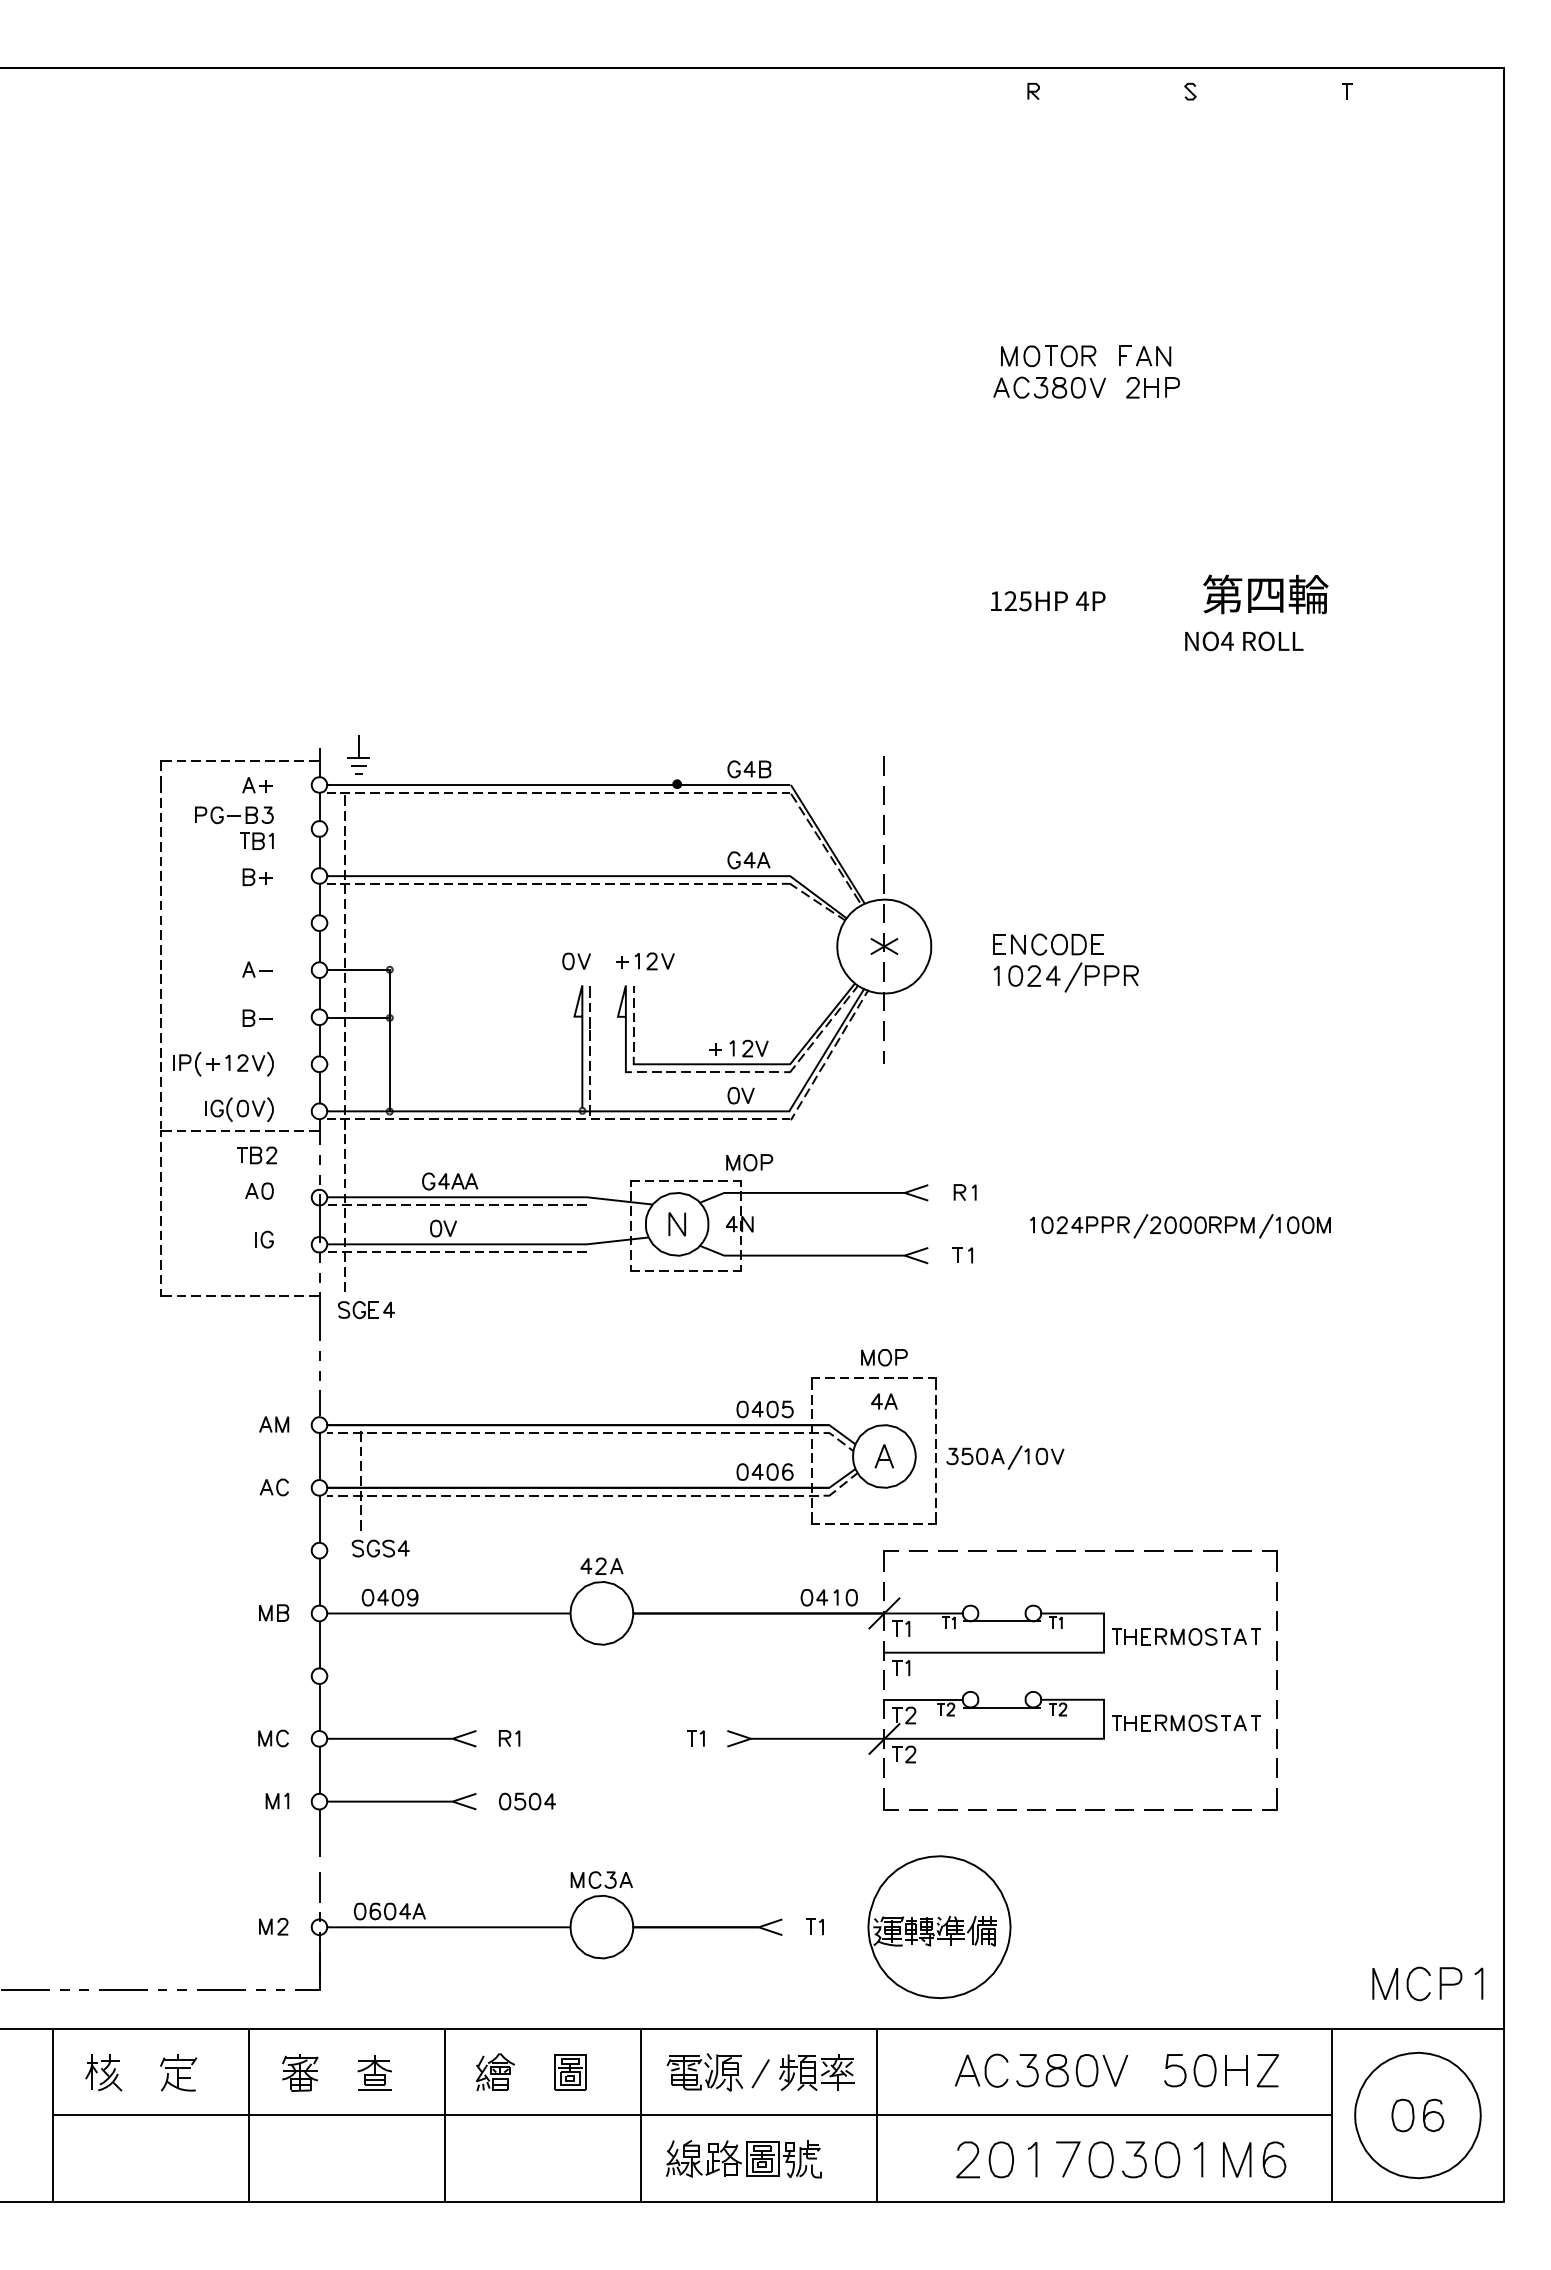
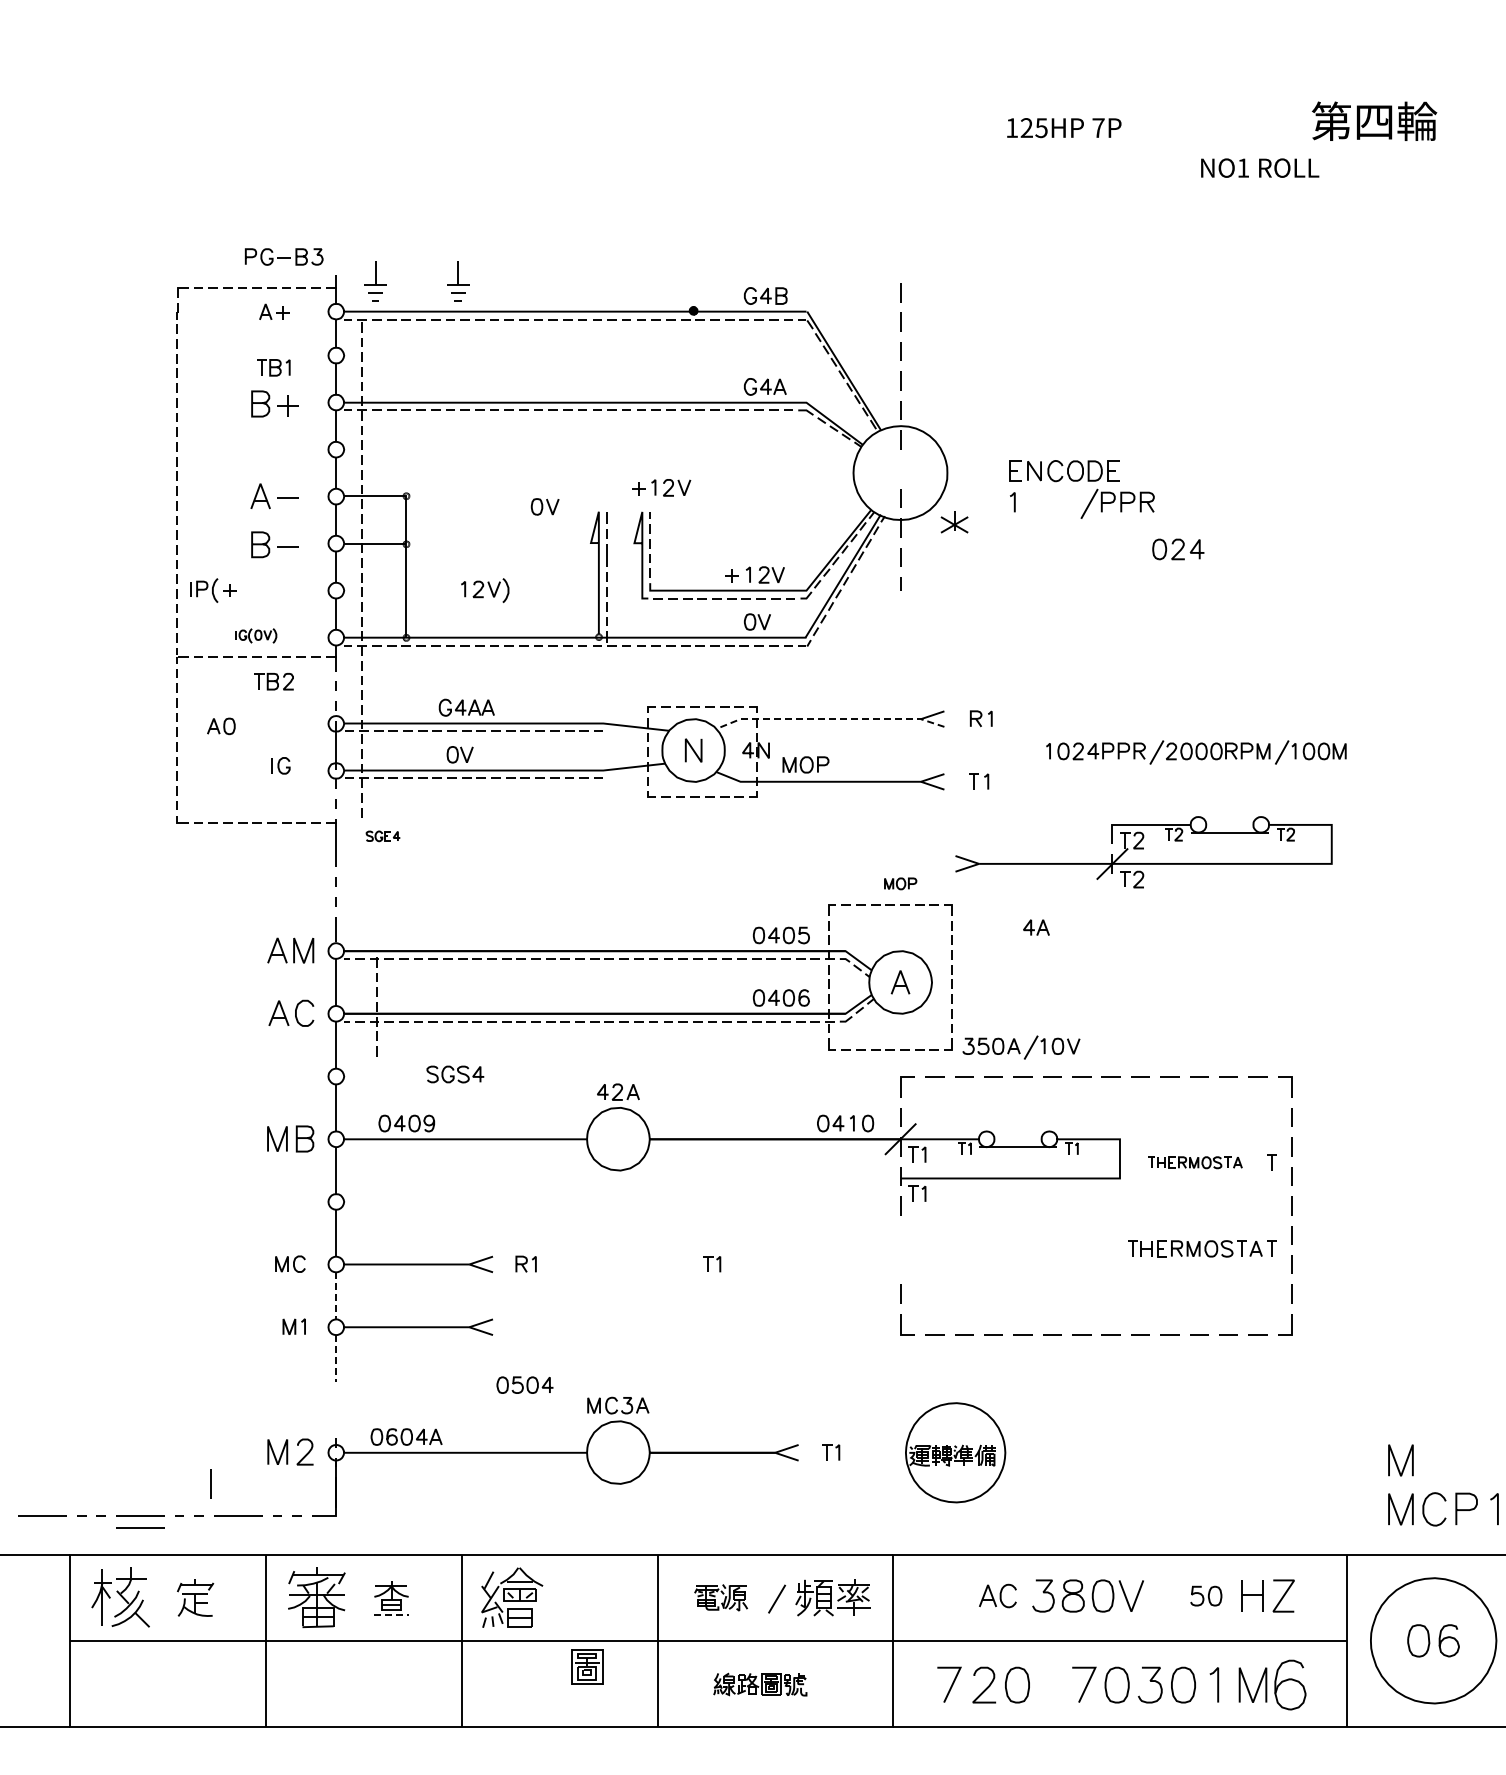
text: (1265, 594) -> (1374, 121), moved
text: (1082, 600) -> (1098, 127), 4P -> 7P
text: (1227, 641) -> (1243, 168), NO4 -> NO1
part: (441, 754) -> (458, 281), added
part: (234, 815) -> (284, 257), moved
part: (257, 876) -> (274, 403), size x1.6
part: (884, 943) -> (954, 521), moved
part: (576, 961) -> (545, 506), moved
part: (257, 969) -> (274, 495), size x1.6
part: (1034, 975) -> (1178, 548), moved
part: (257, 1017) -> (274, 543), size x1.6
part: (249, 1063) -> (485, 589), moved
part: (239, 1109) -> (256, 635), size x0.6
part: (749, 1162) -> (805, 764), moved
part: (259, 1190) -> (221, 725), moved
line: (812, 1192) -> (828, 718), solid -> dashed
part: (366, 1310) -> (383, 836), size x0.6
part: (884, 1357) -> (900, 883), size x0.7
part: (884, 1401) -> (1036, 927), moved
part: (274, 1424) -> (291, 950), size x1.6
part: (1005, 1457) -> (1021, 1047), moved
part: (273, 1487) -> (290, 1013), size x1.6
part: (380, 1548) -> (455, 1074), moved
part: (274, 1612) -> (291, 1138), size x1.6
part: (1179, 1636) -> (1195, 1162), size x0.7
part: (915, 1727) -> (1143, 852), moved
line: (319, 1770) -> (336, 1296), solid -> dashed
part: (527, 1801) -> (525, 1385), moved
line: (319, 1833) -> (336, 1359), solid -> dashed
line: (319, 1887) -> (211, 1483), moved
part: (273, 1926) -> (290, 1452), size x1.6
part: (939, 1927) -> (955, 1453), size x0.7
line: (1389, 1936) -> (1405, 1461), added
line: (123, 2001) -> (140, 1526), added
part: (981, 2070) -> (997, 1595), size x0.7
part: (1190, 2070) -> (1206, 1595), size x0.6
part: (495, 2071) -> (512, 1596), size x1.6
part: (103, 2072) -> (120, 1597), size x1.6
part: (300, 2072) -> (317, 1597), size x1.6
part: (570, 2072) -> (587, 1666), moved
part: (704, 2072) -> (720, 1597), size x0.7
line: (375, 2089) -> (392, 1614), solid -> dashed
part: (743, 2159) -> (759, 1684), size x0.6
line: (1035, 2159) -> (1051, 1684), removed
part: (1274, 2159) -> (1290, 1684), size x1.4
line: (934, 2160) -> (950, 1685), added

